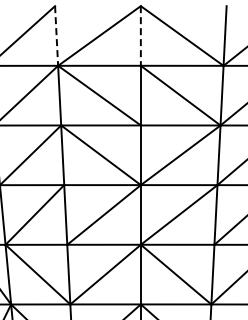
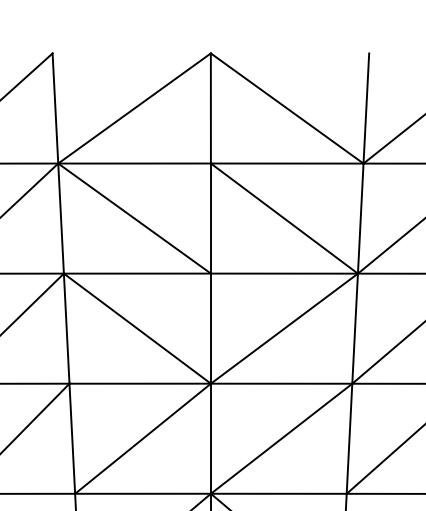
line: (56, 35) -> (55, 107), dashed -> solid
line: (140, 35) -> (210, 107), dashed -> solid

